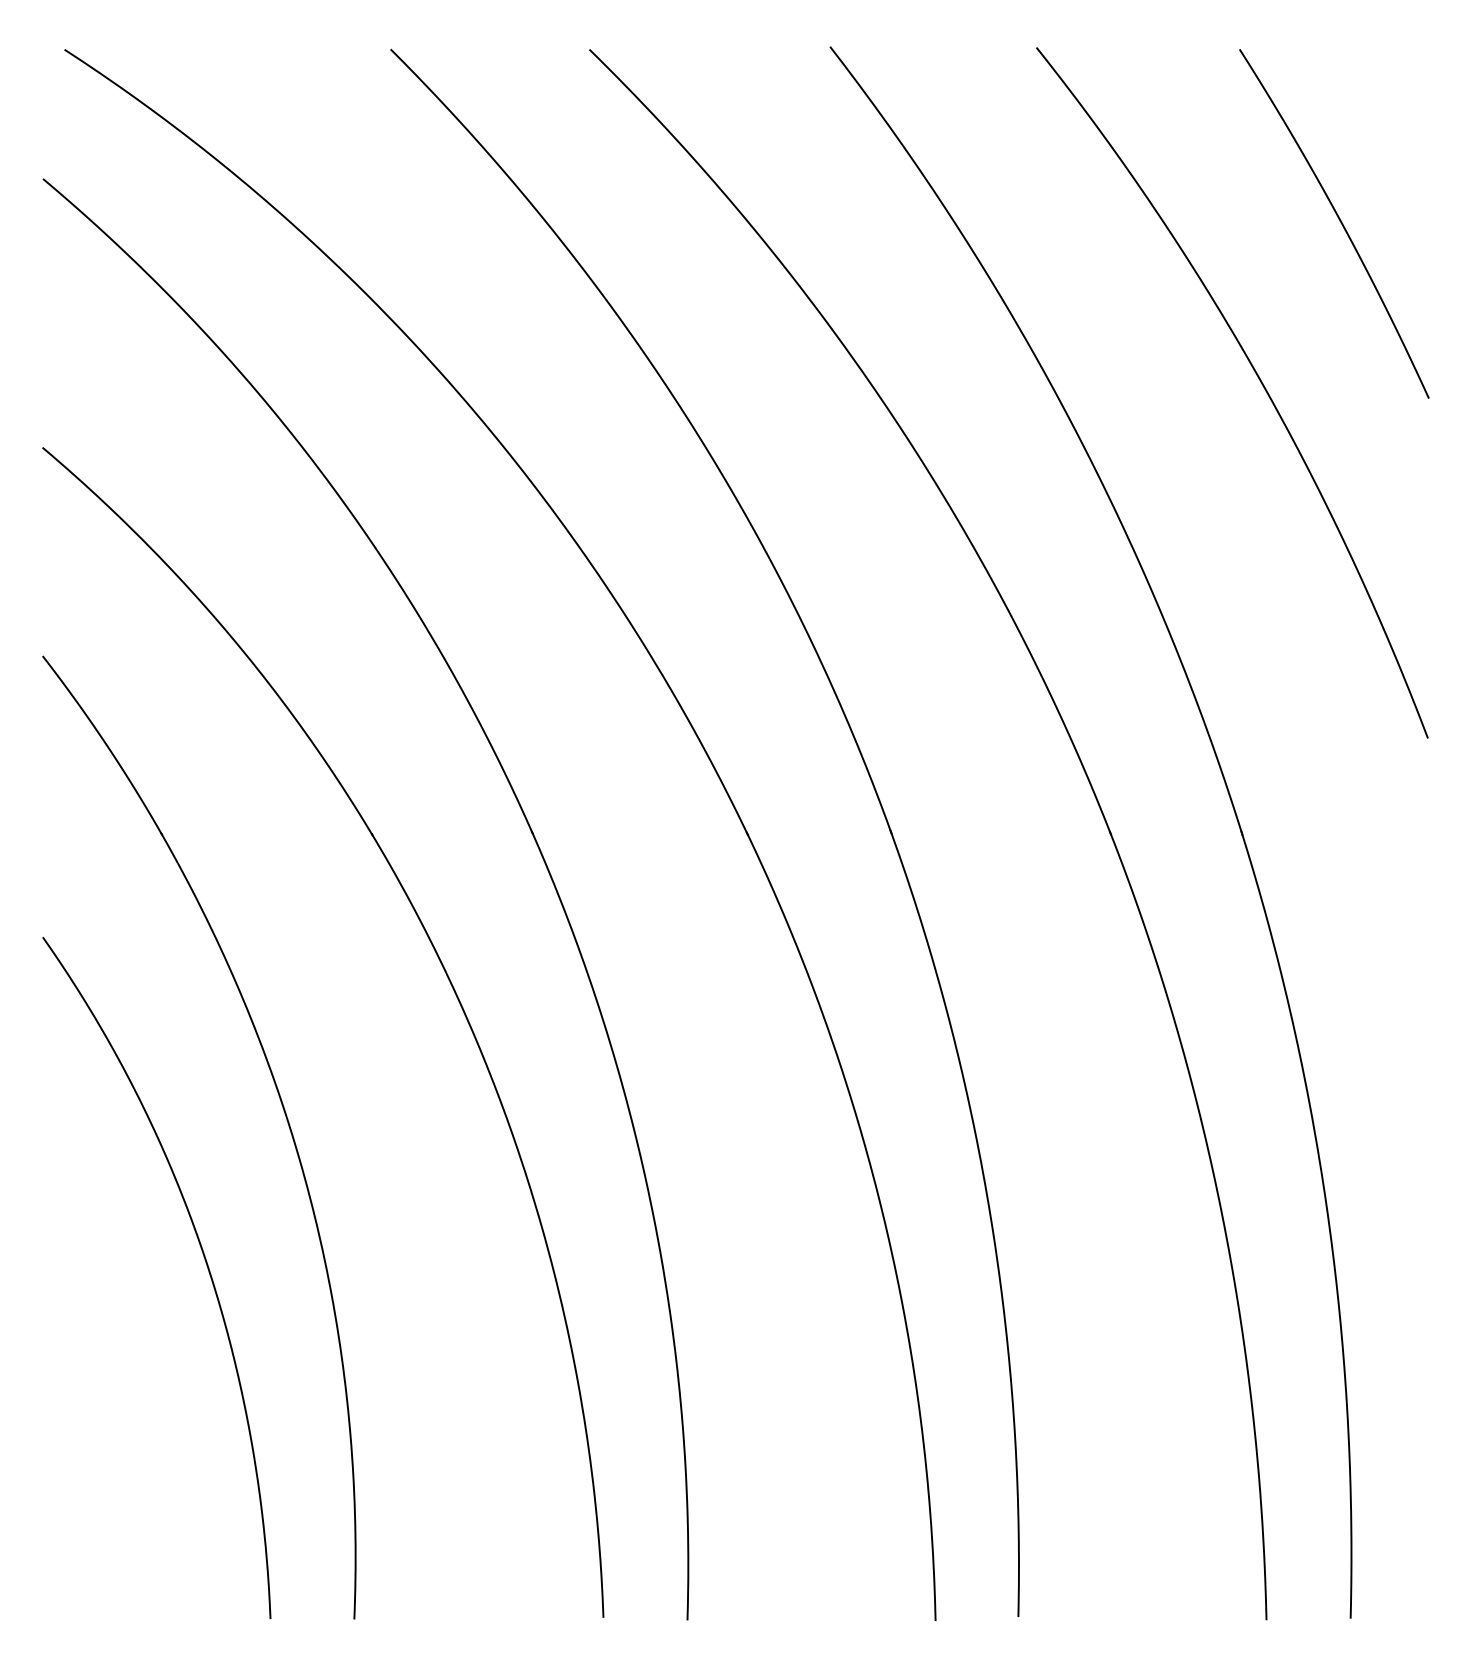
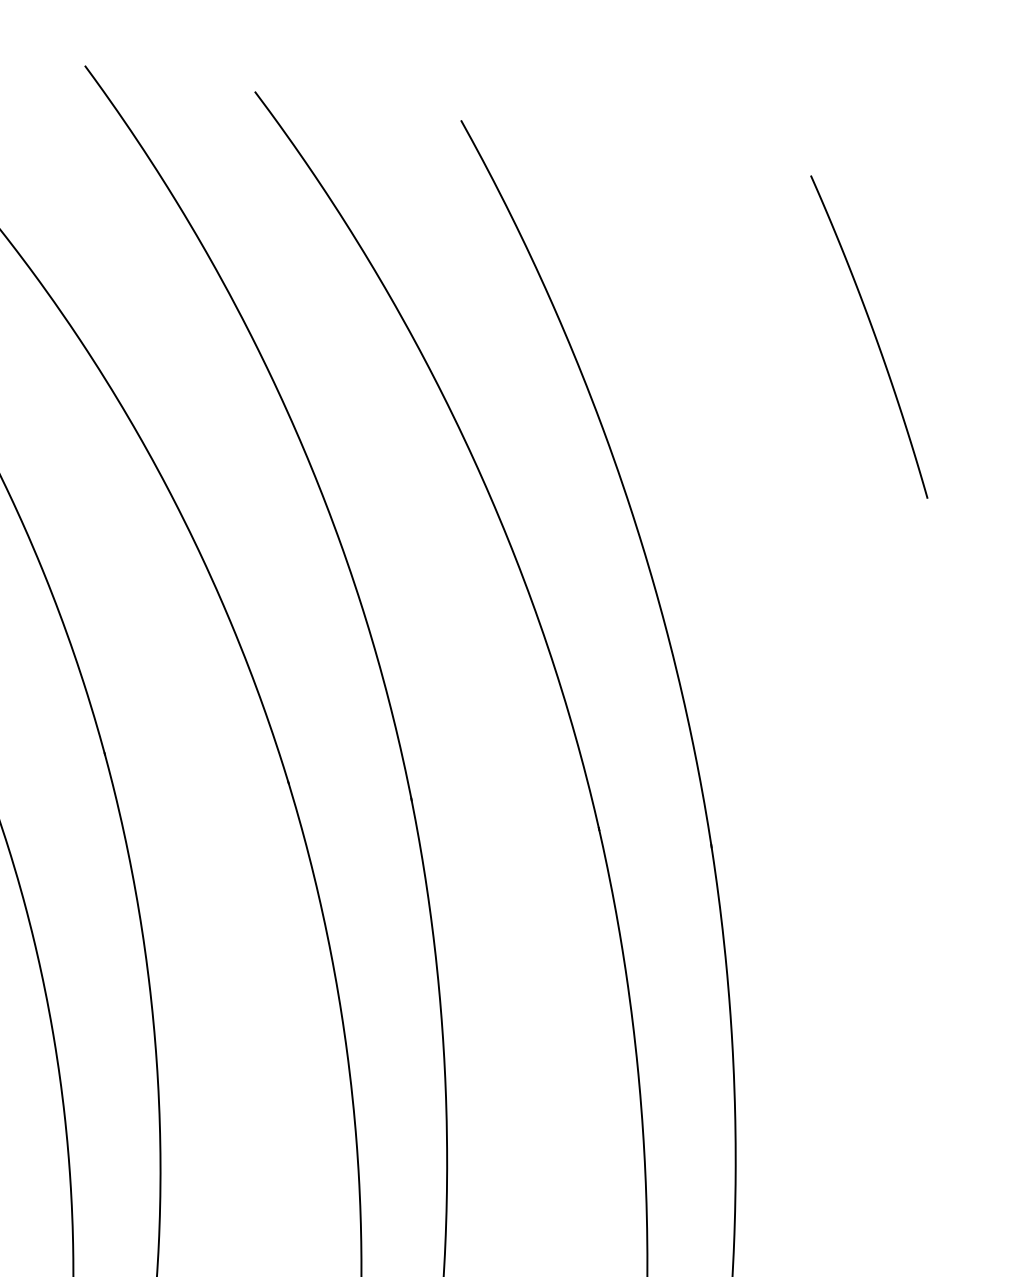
curve: (1258, 379) -> (784, 460), removed

